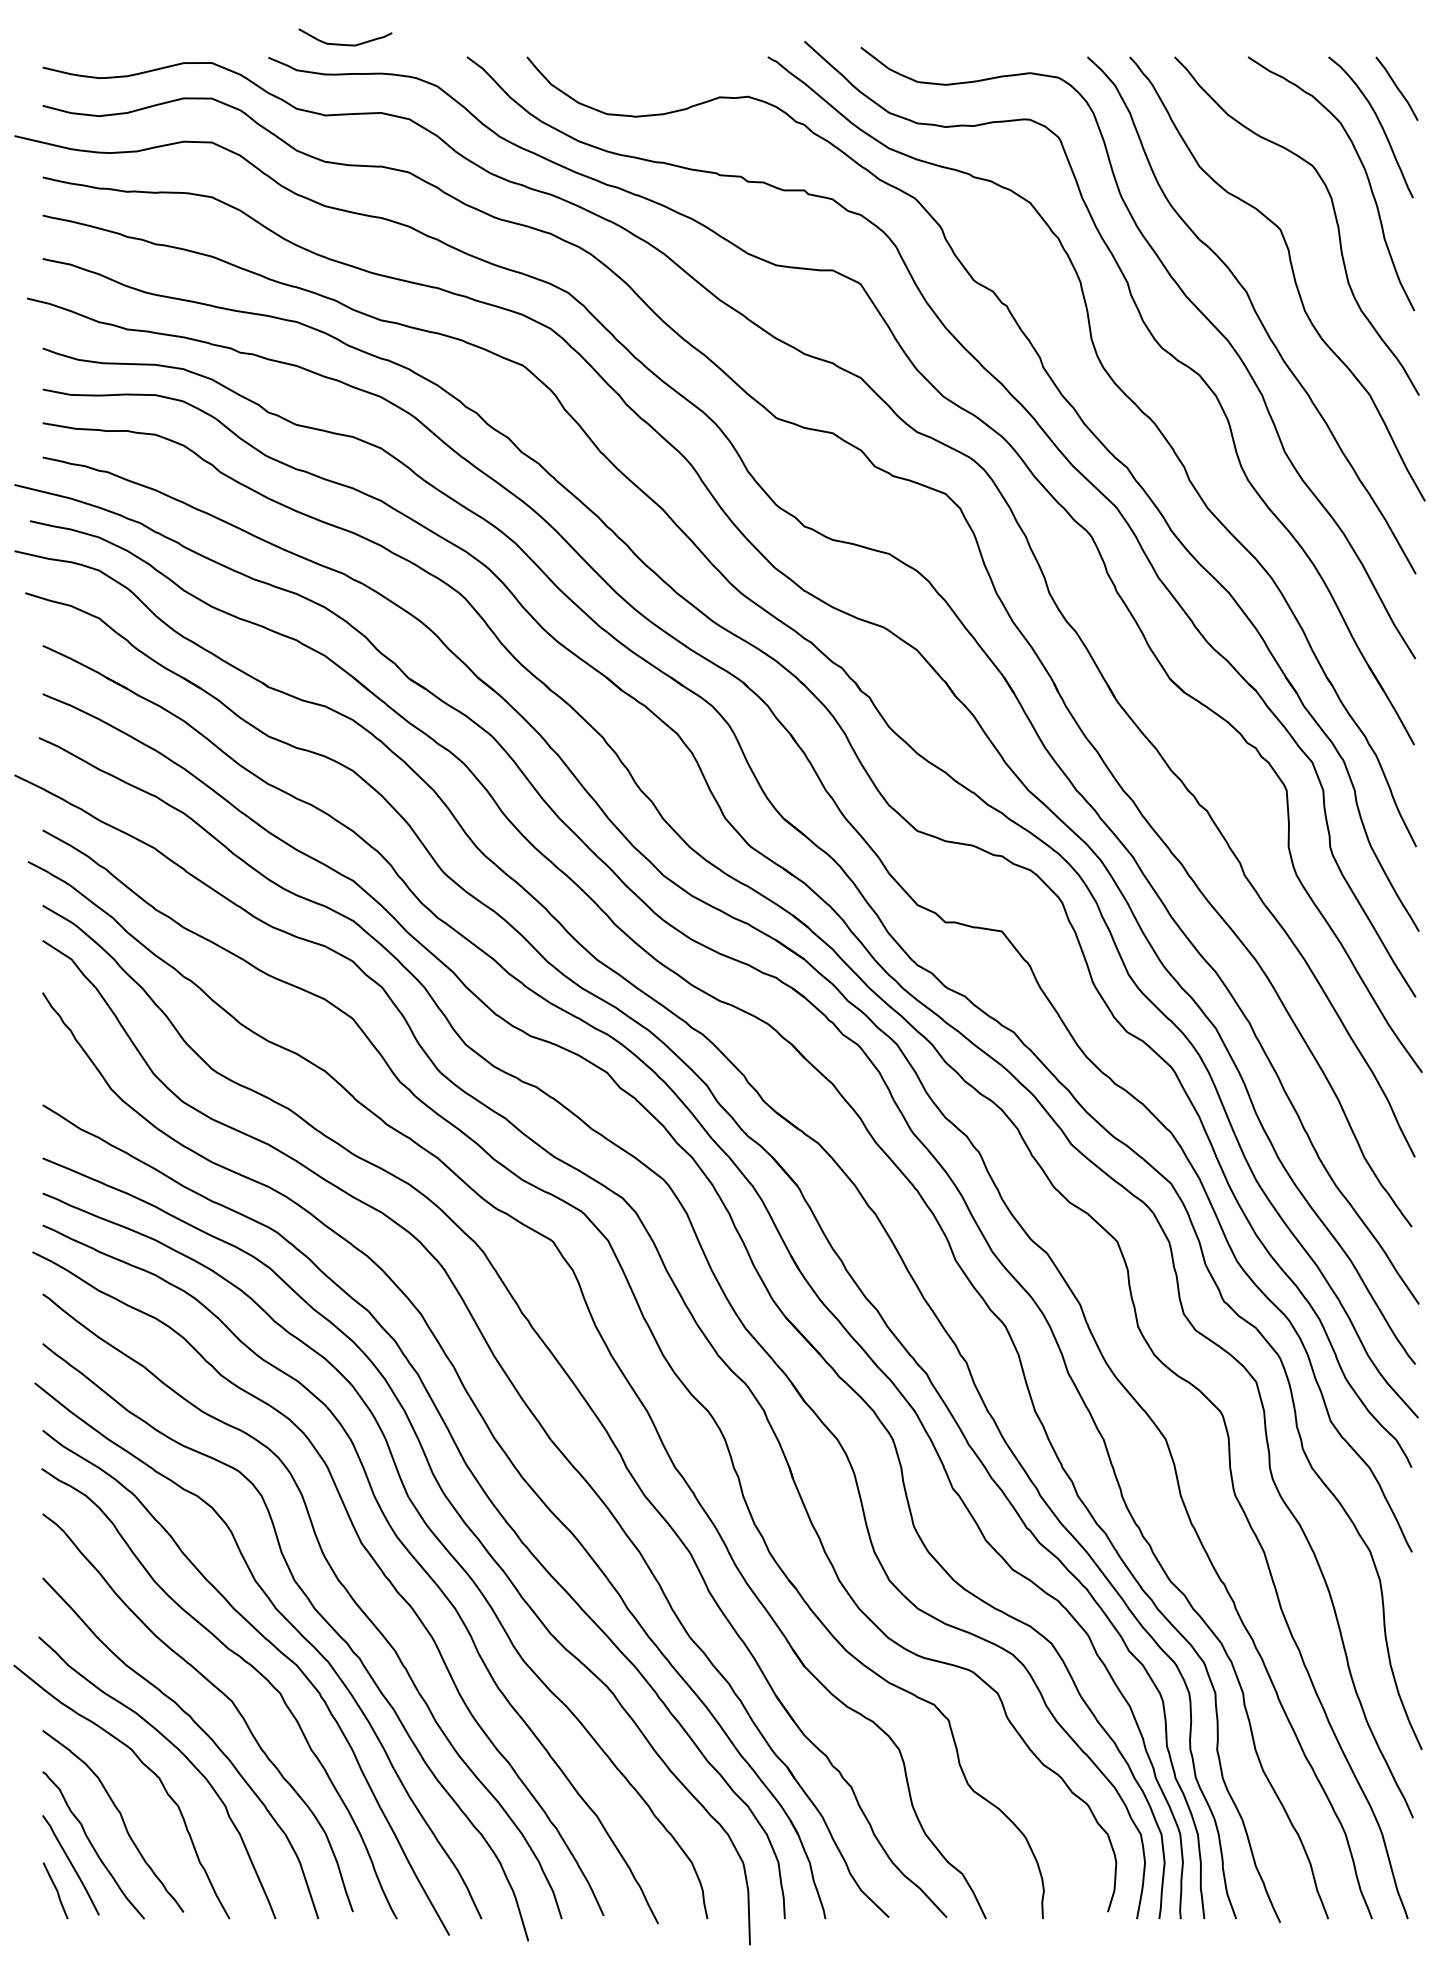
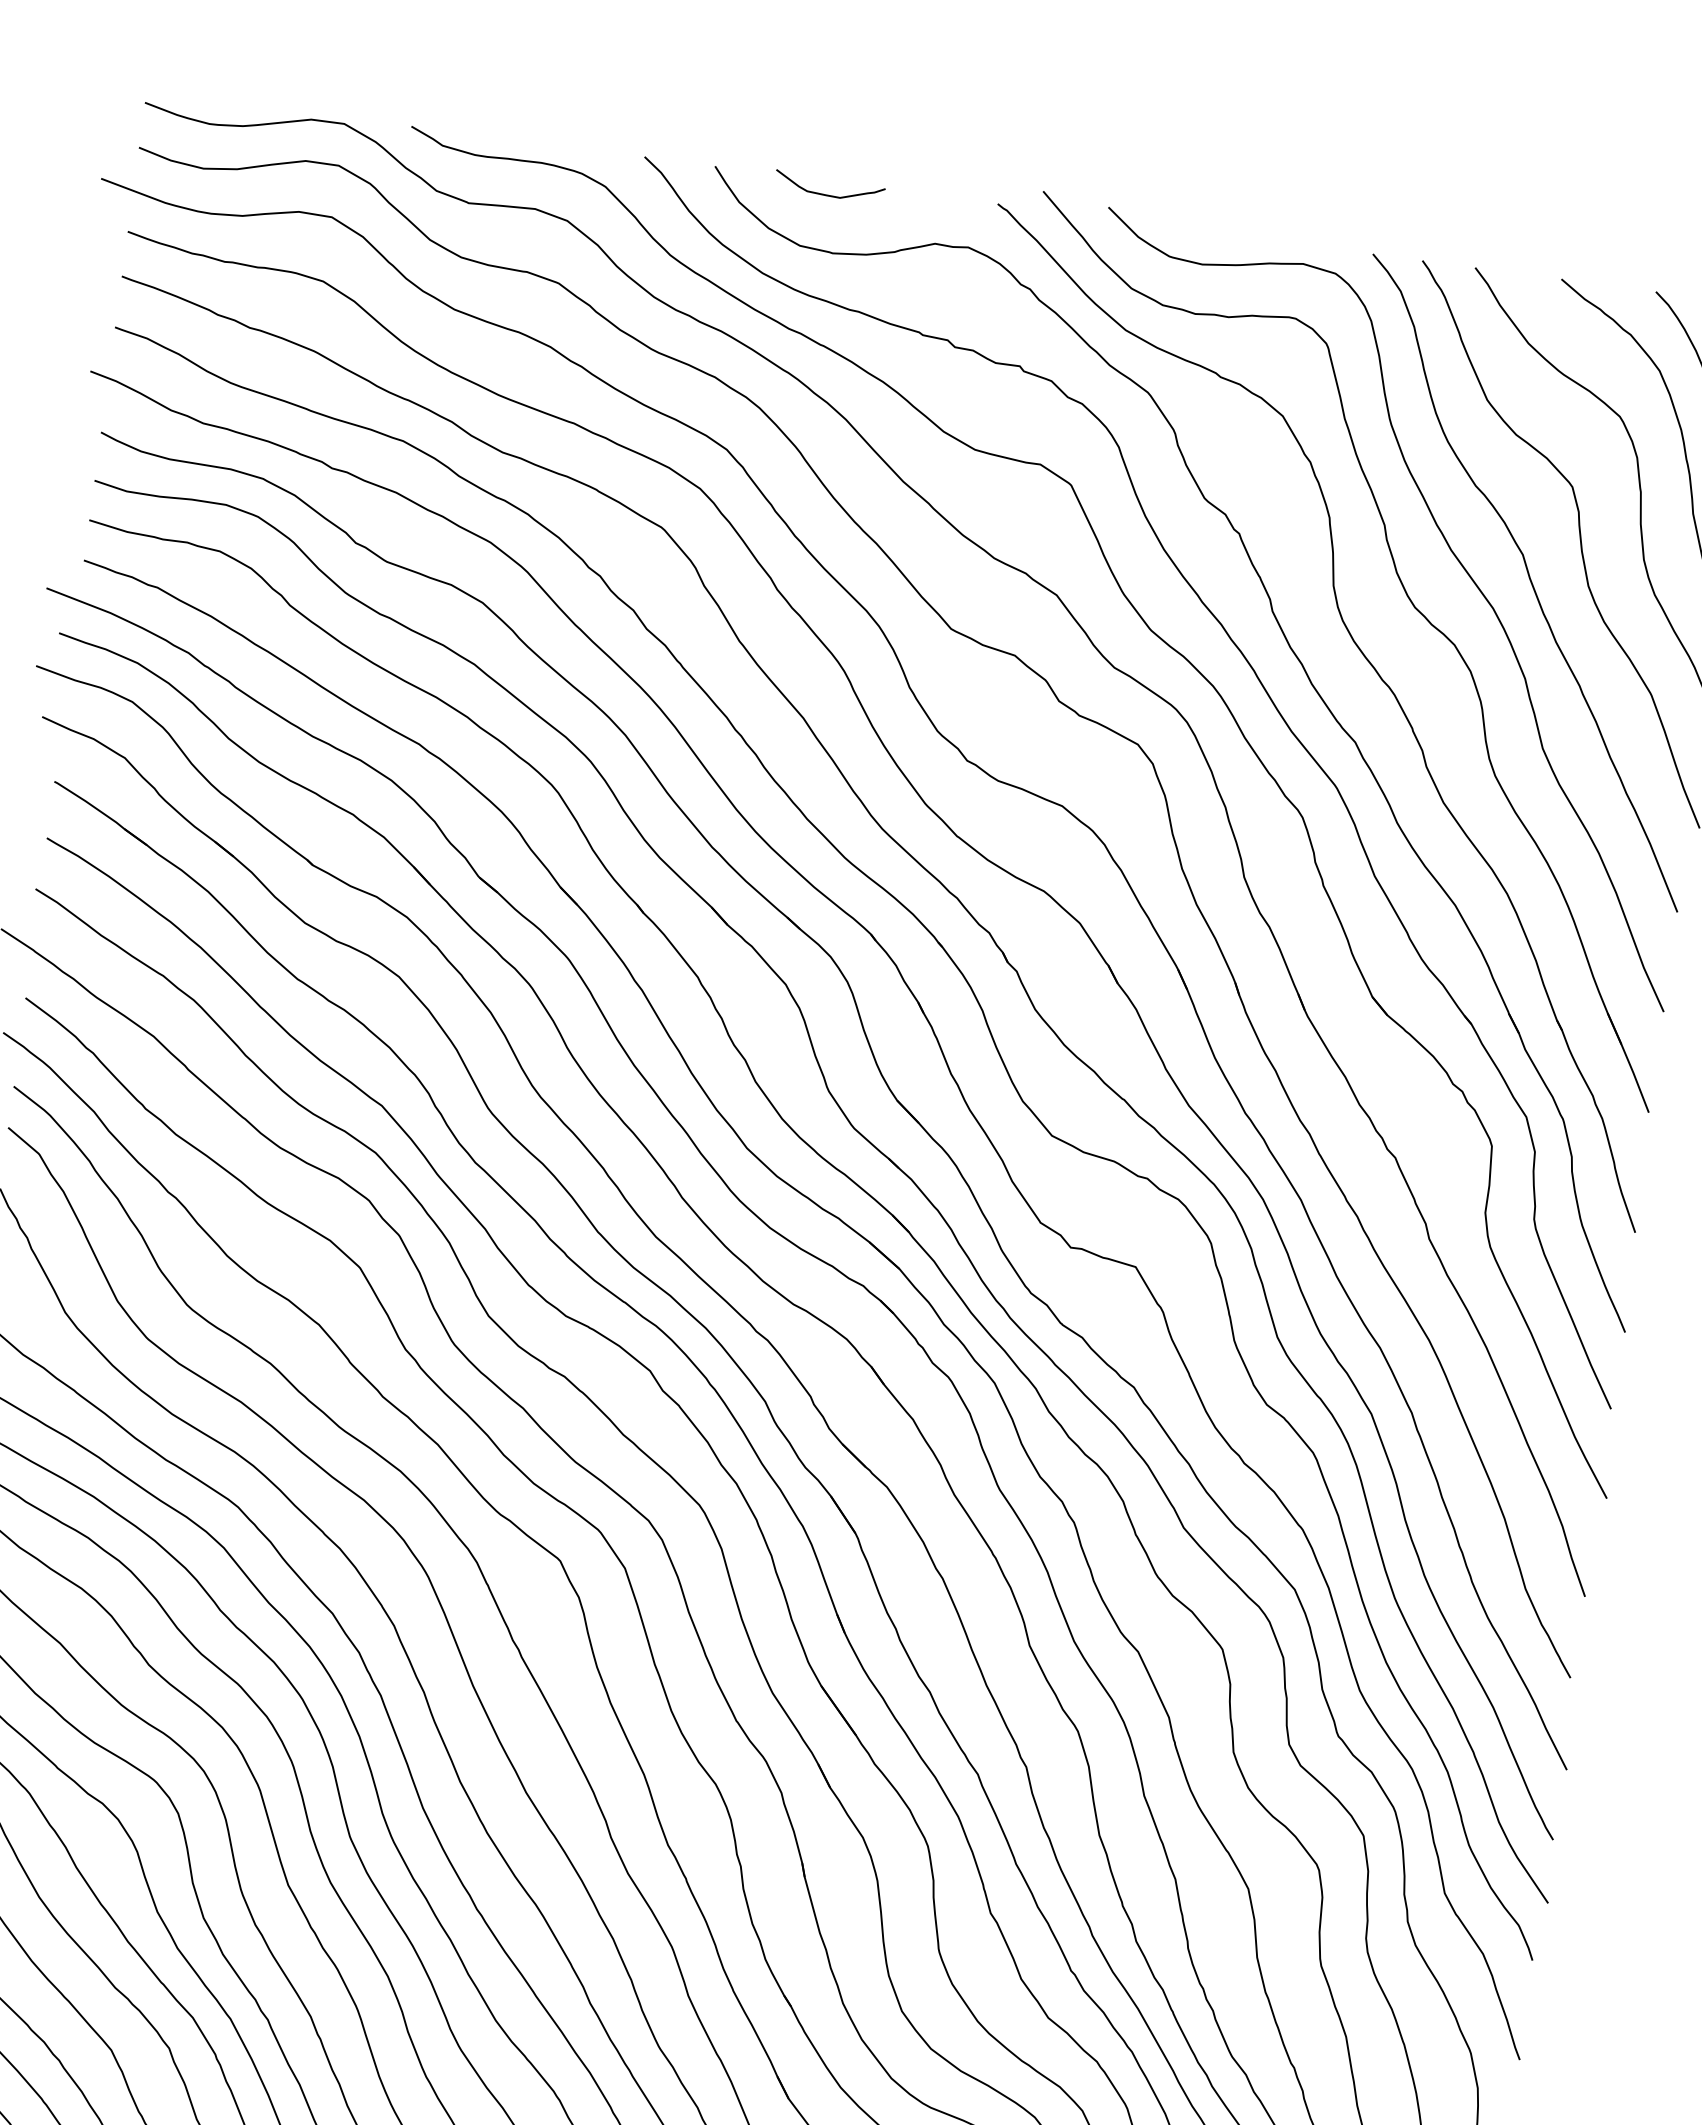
curve: (345, 44) -> (828, 195), moved

